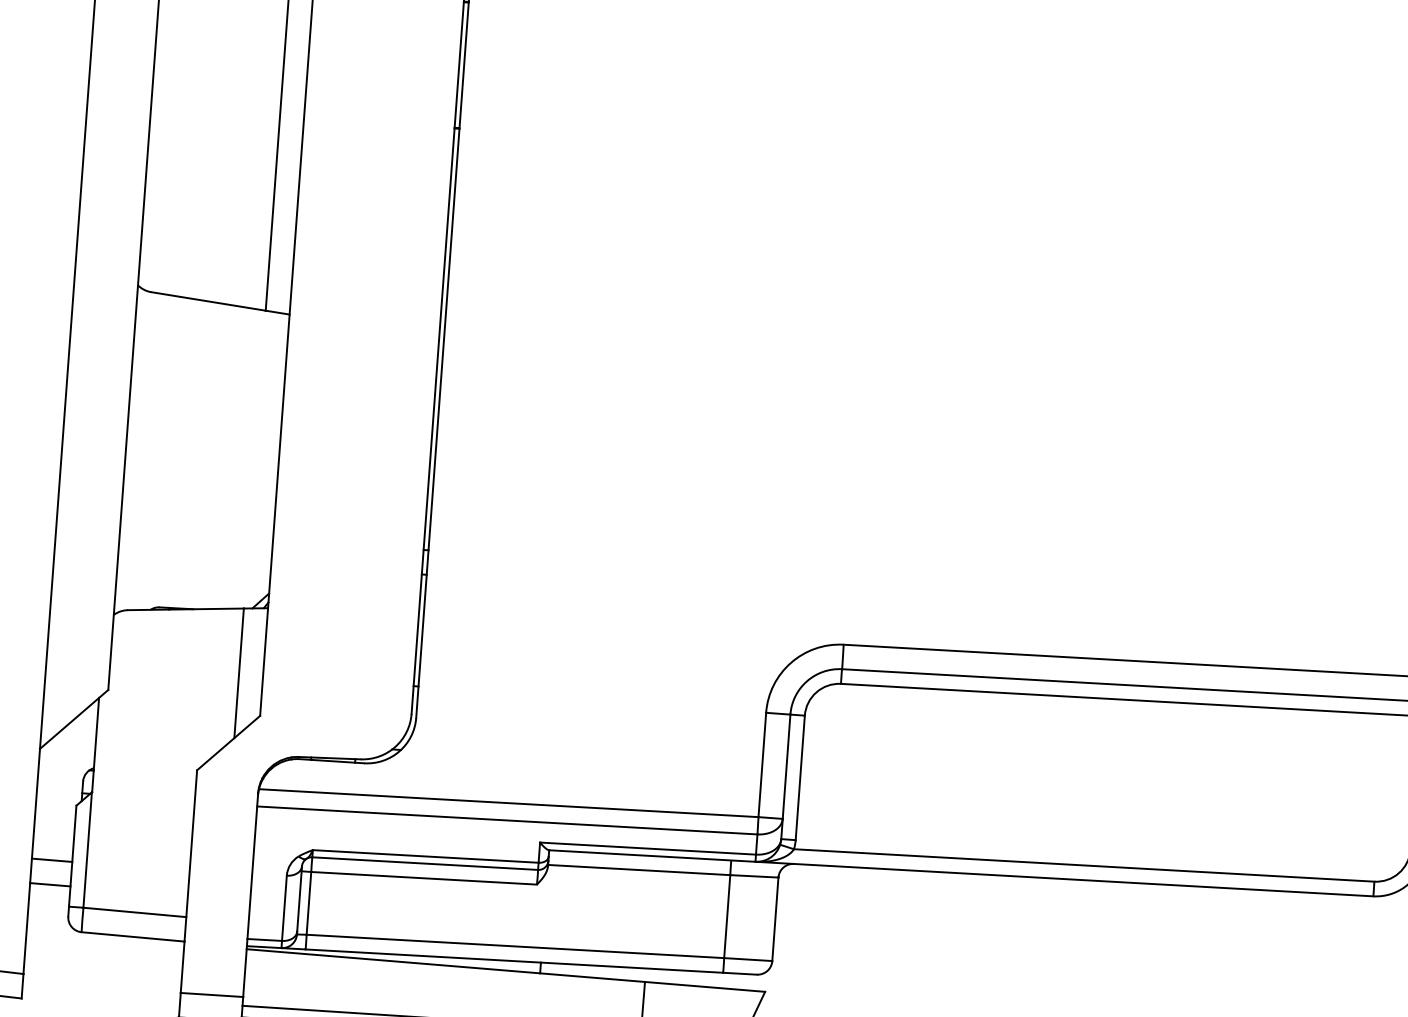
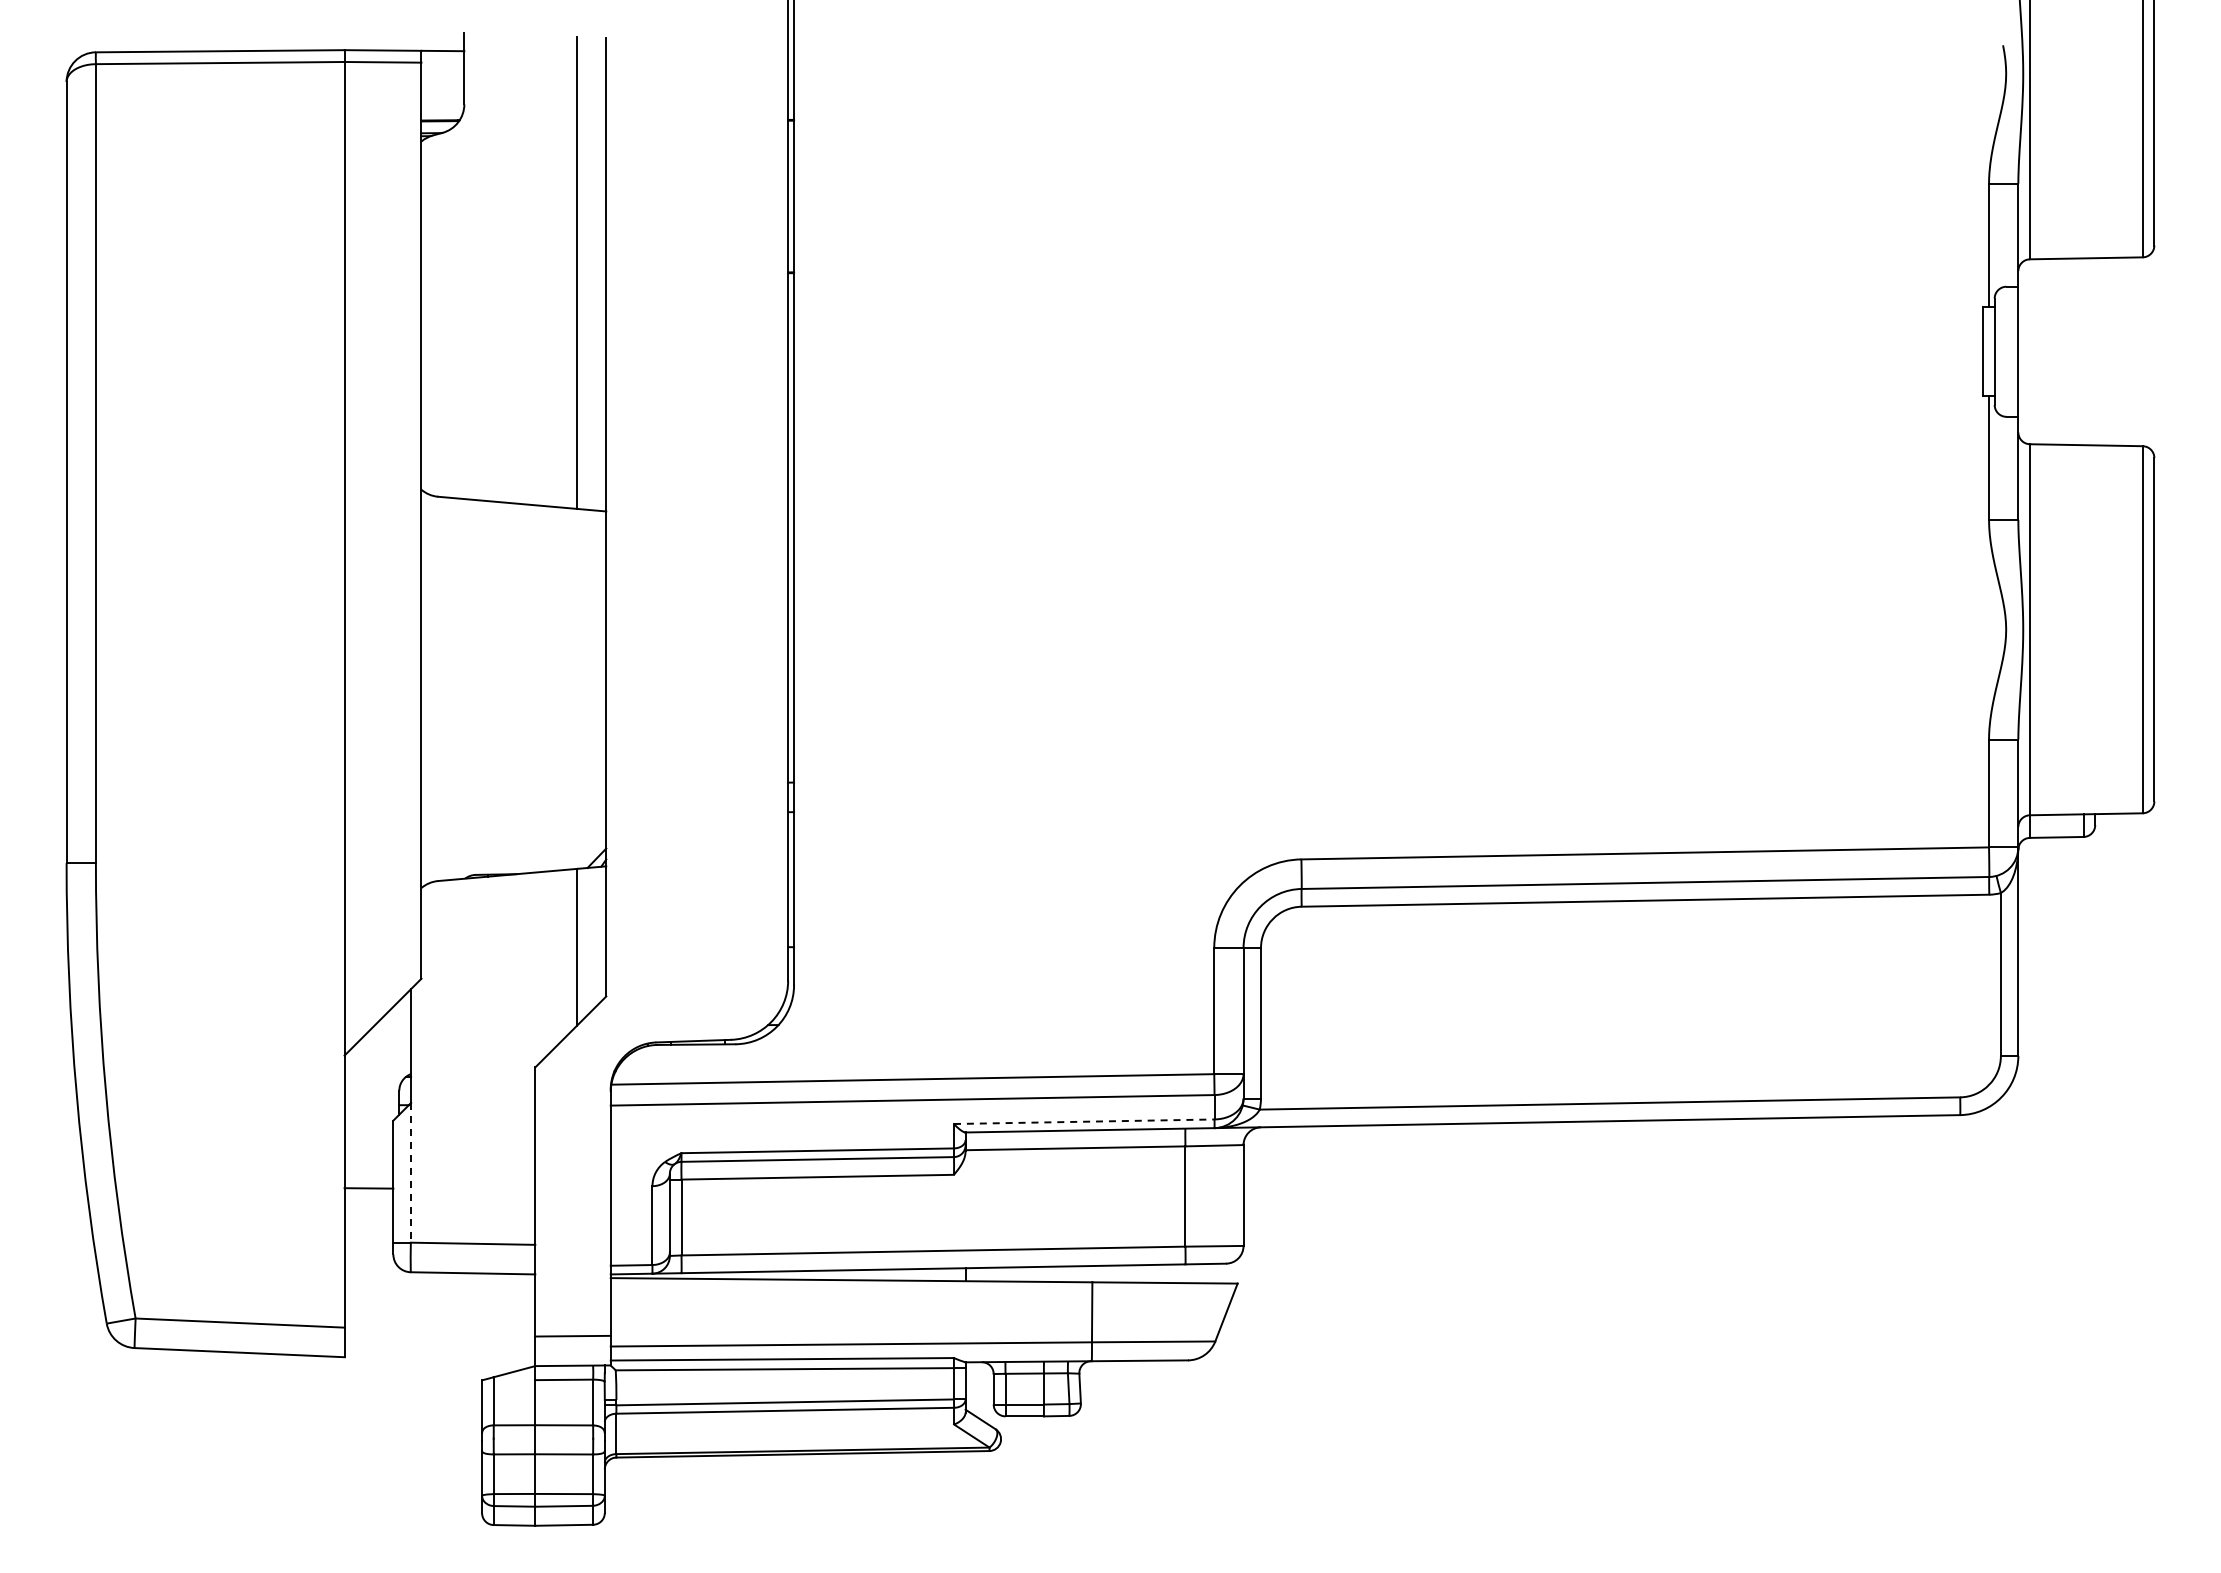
line: (648, 848) -> (1084, 1121), solid -> dashed
line: (87, 849) -> (410, 1172), solid -> dashed
line: (49, 884) -> (368, 1217), removed

